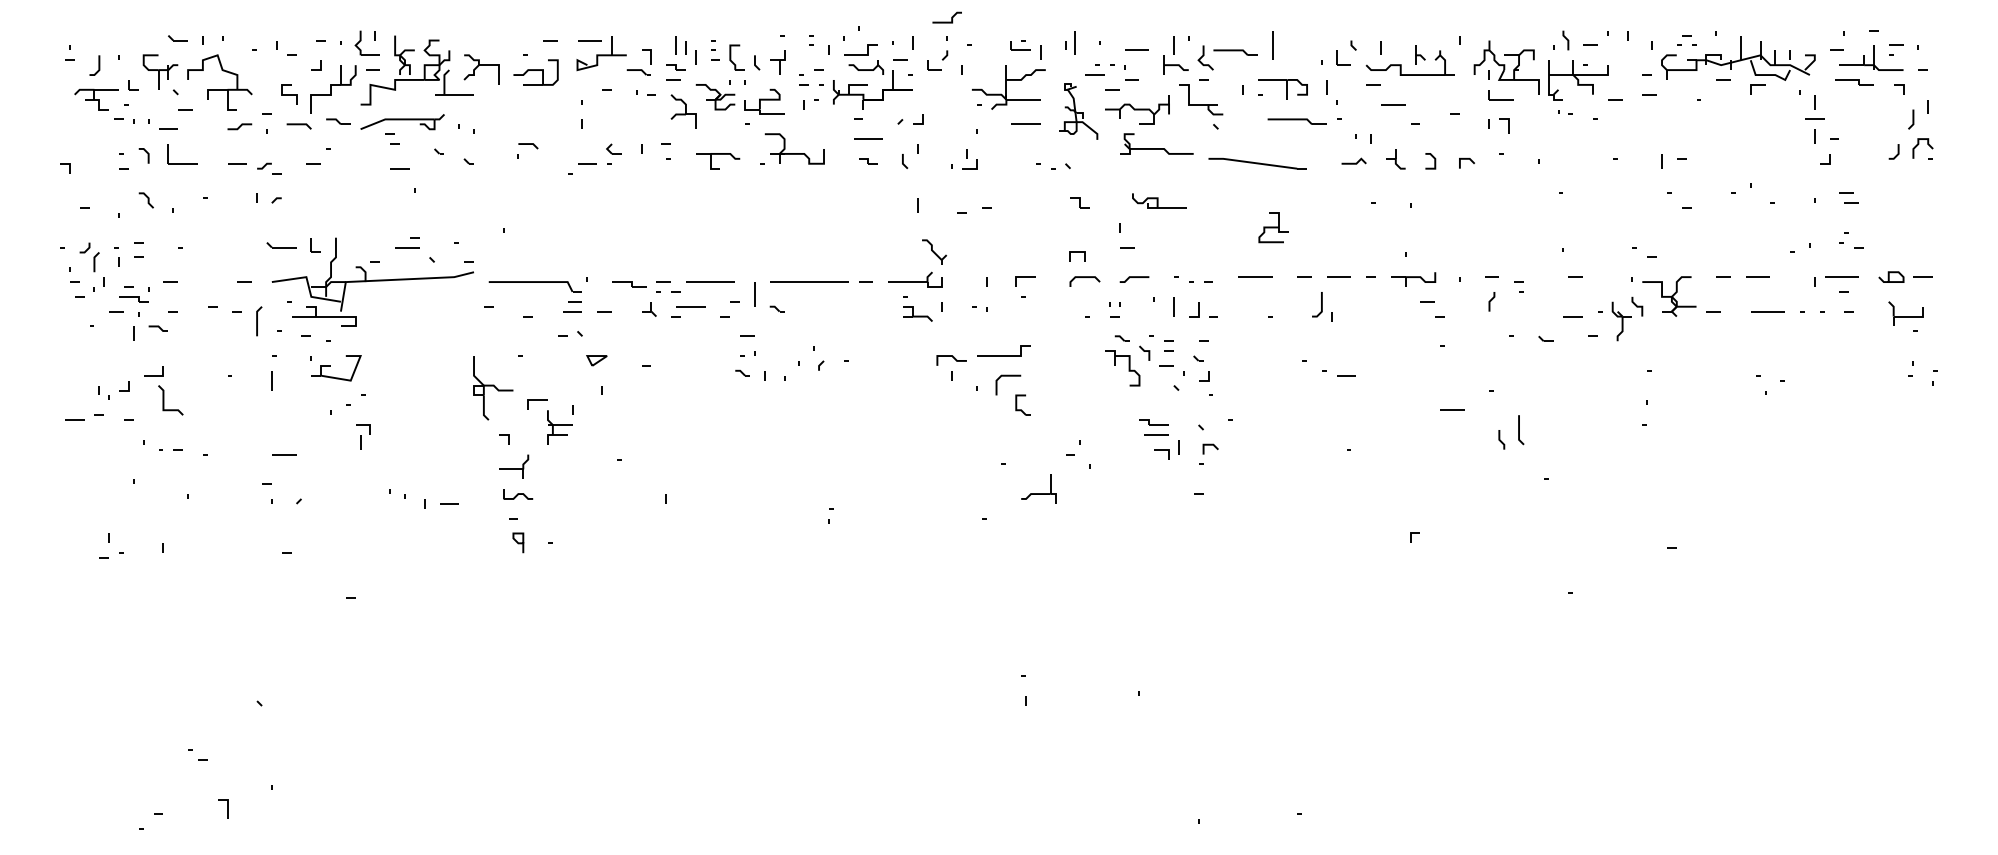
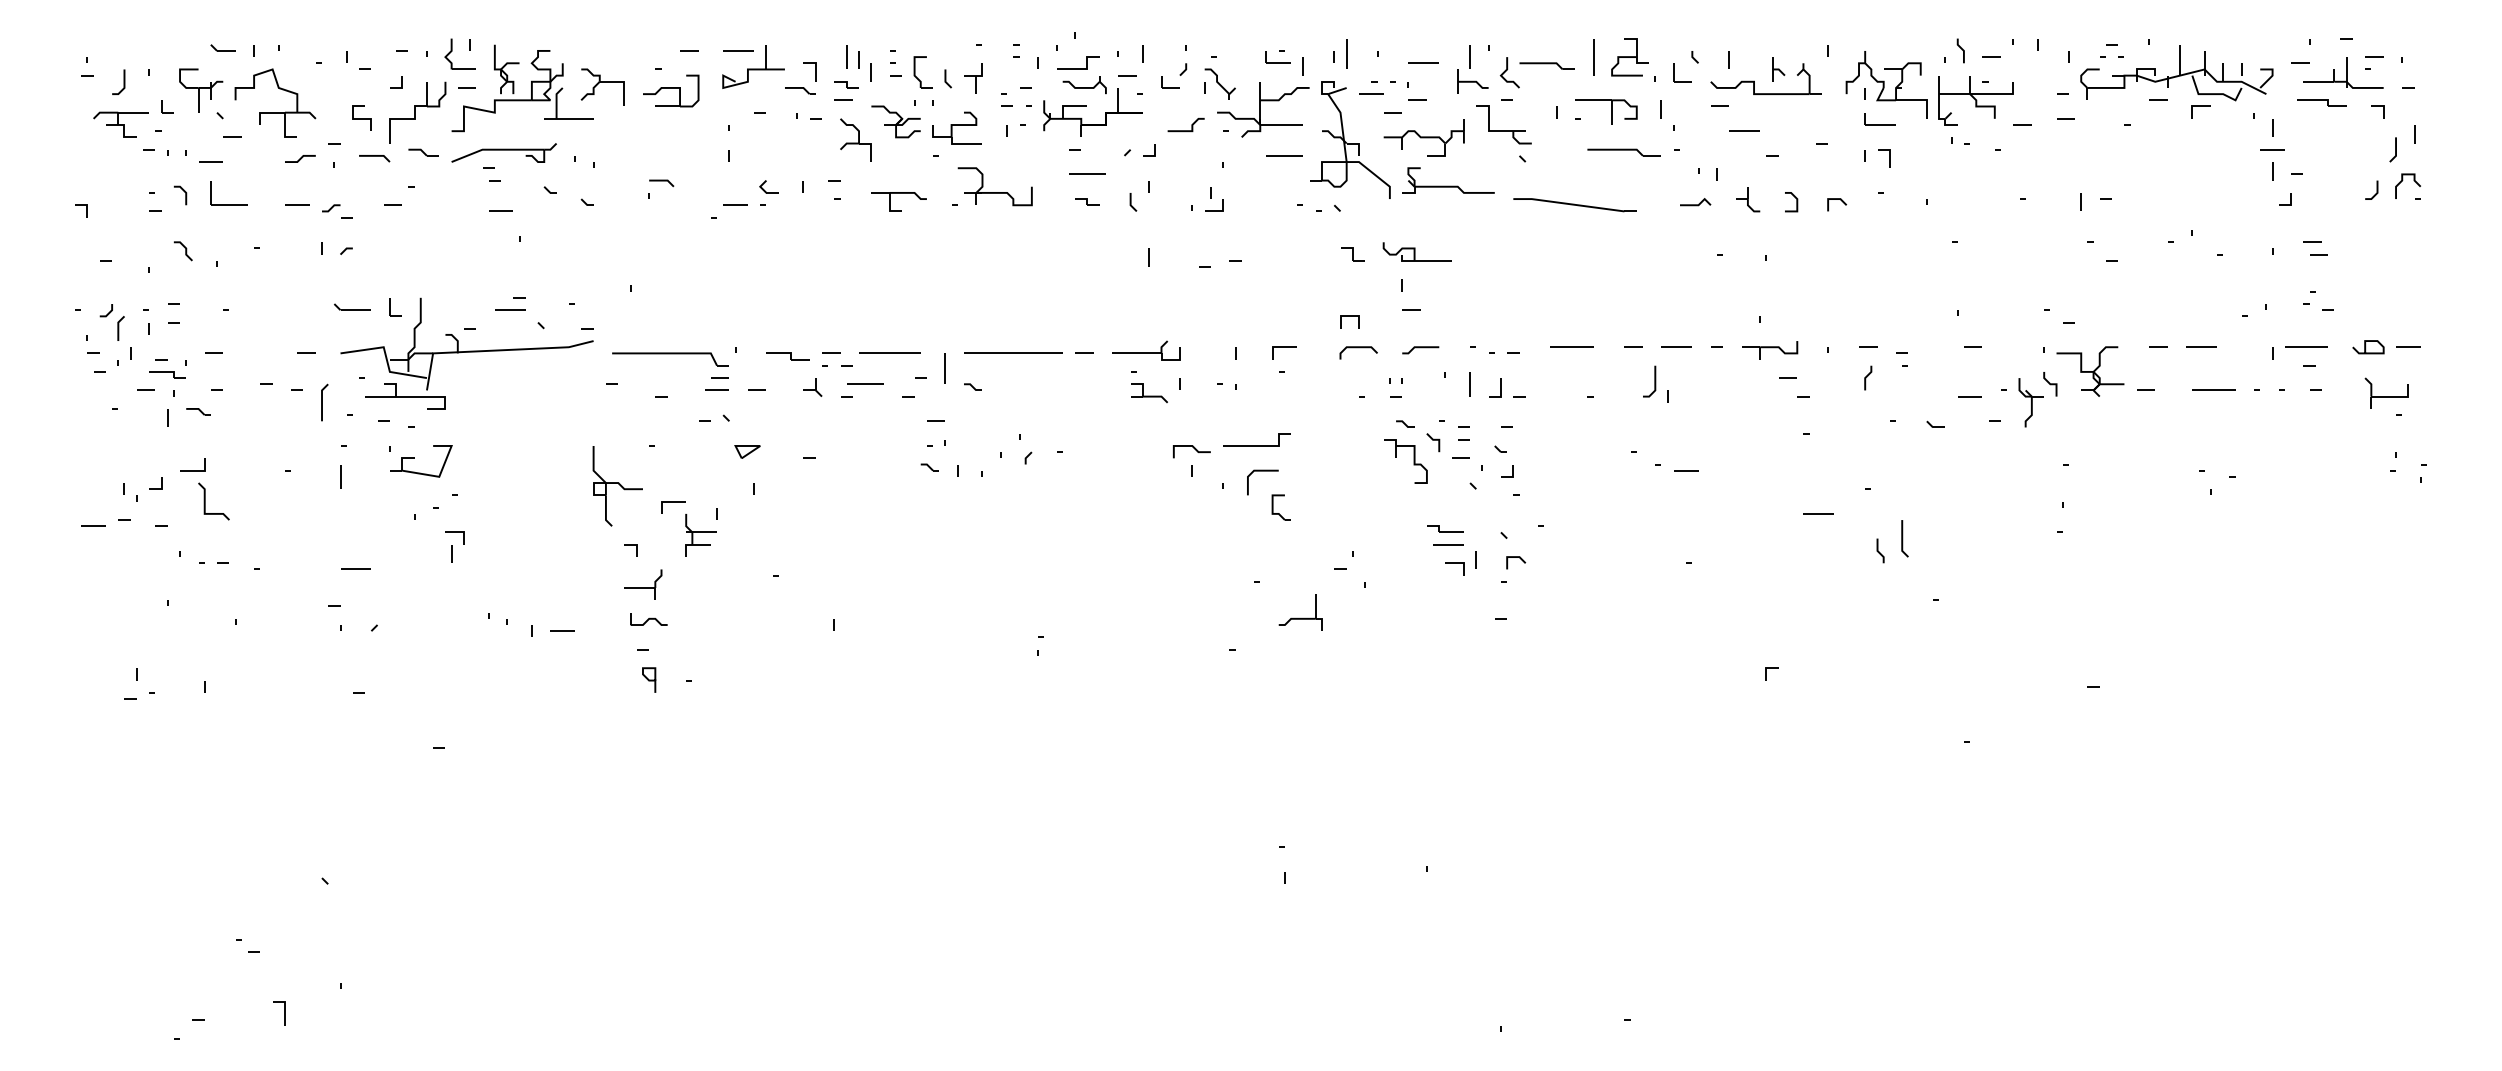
line: (946, 21) -> (1185, 129), moved
part: (1078, 111) -> (1350, 139), size x1.67
part: (1159, 200) -> (1416, 251), moved
part: (1273, 227) -> (1629, 57), moved
part: (934, 251) -> (1220, 83), moved

